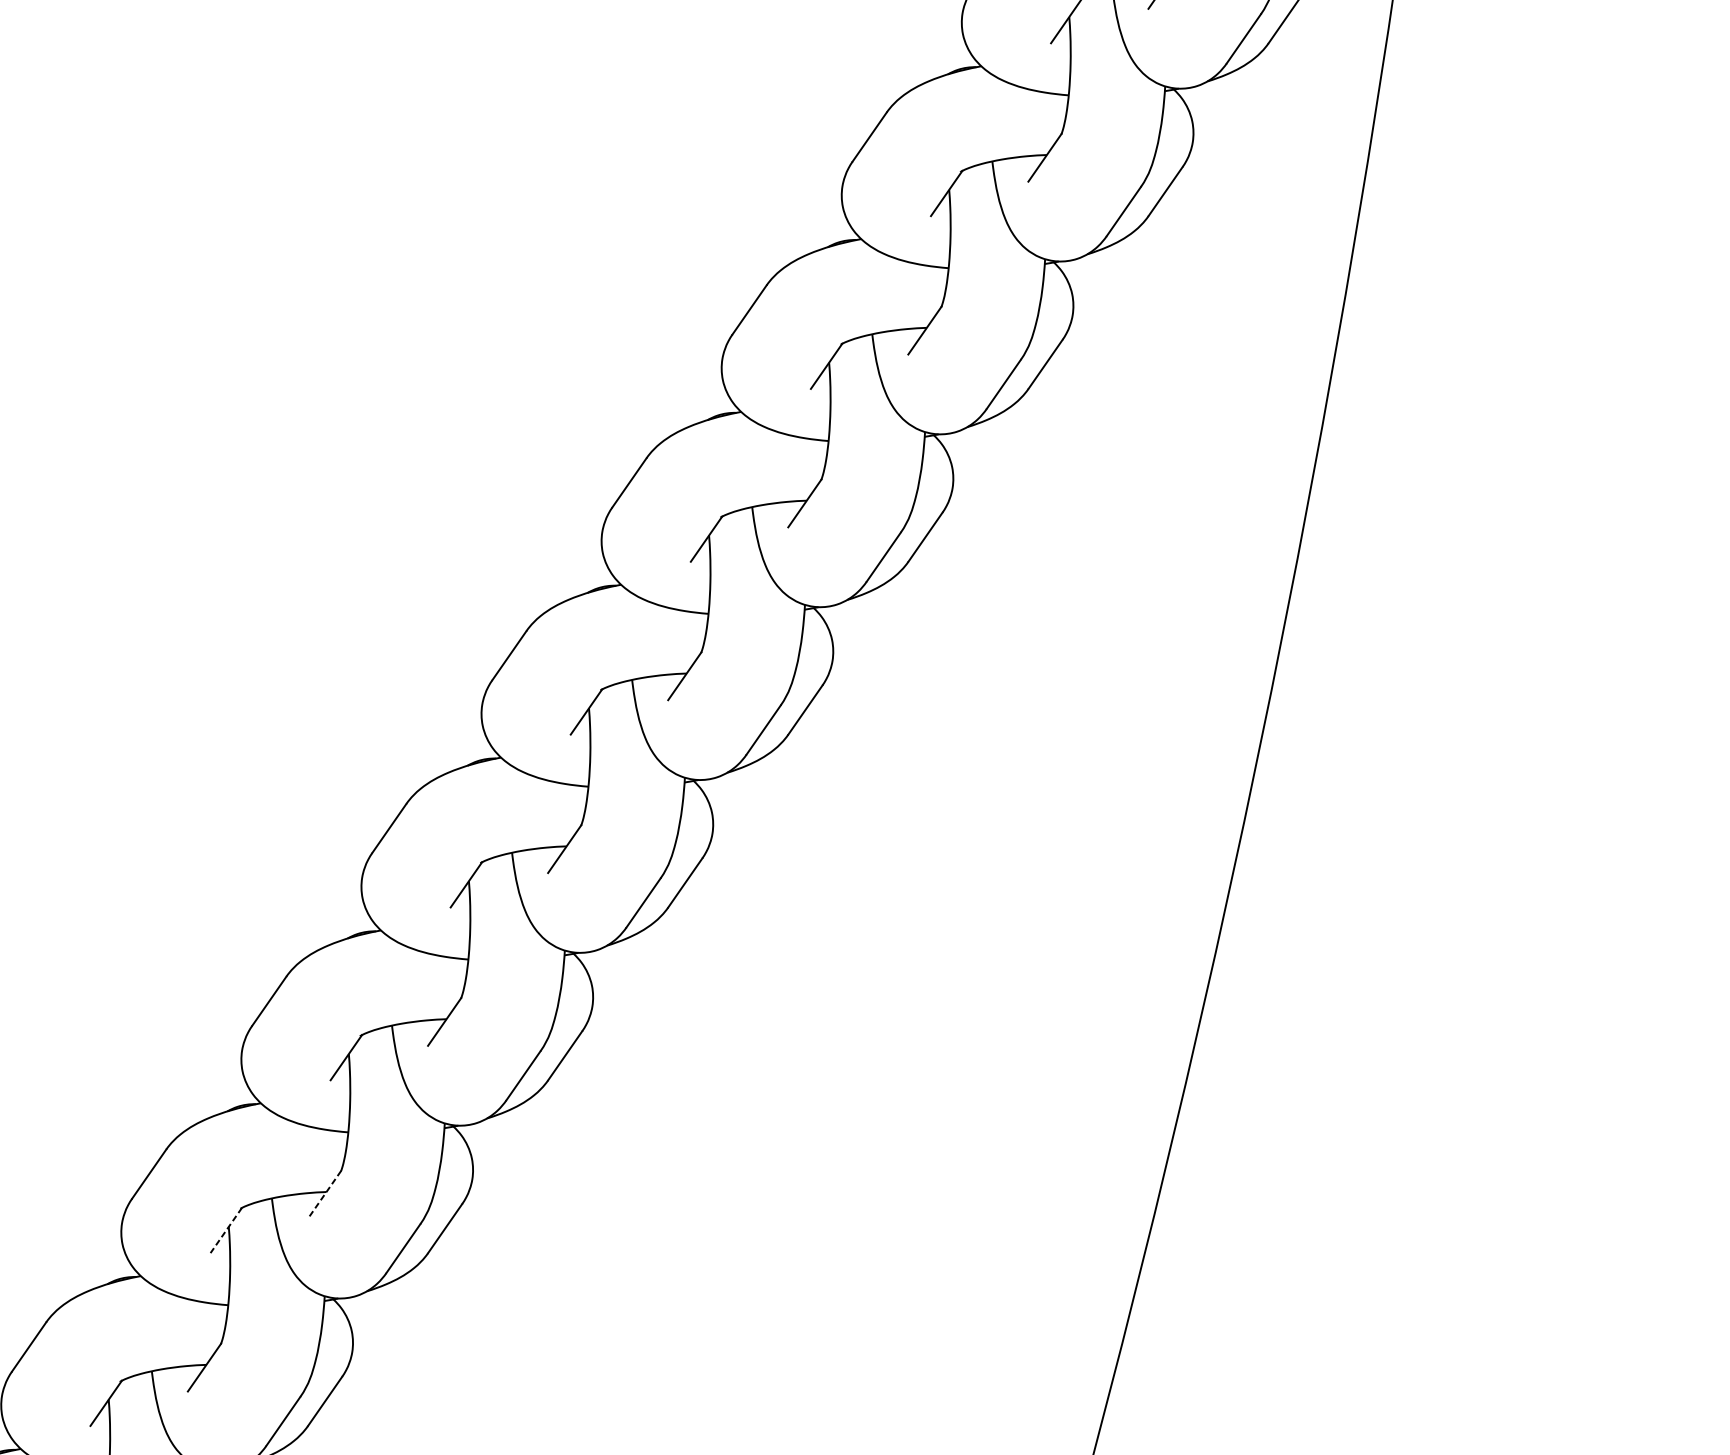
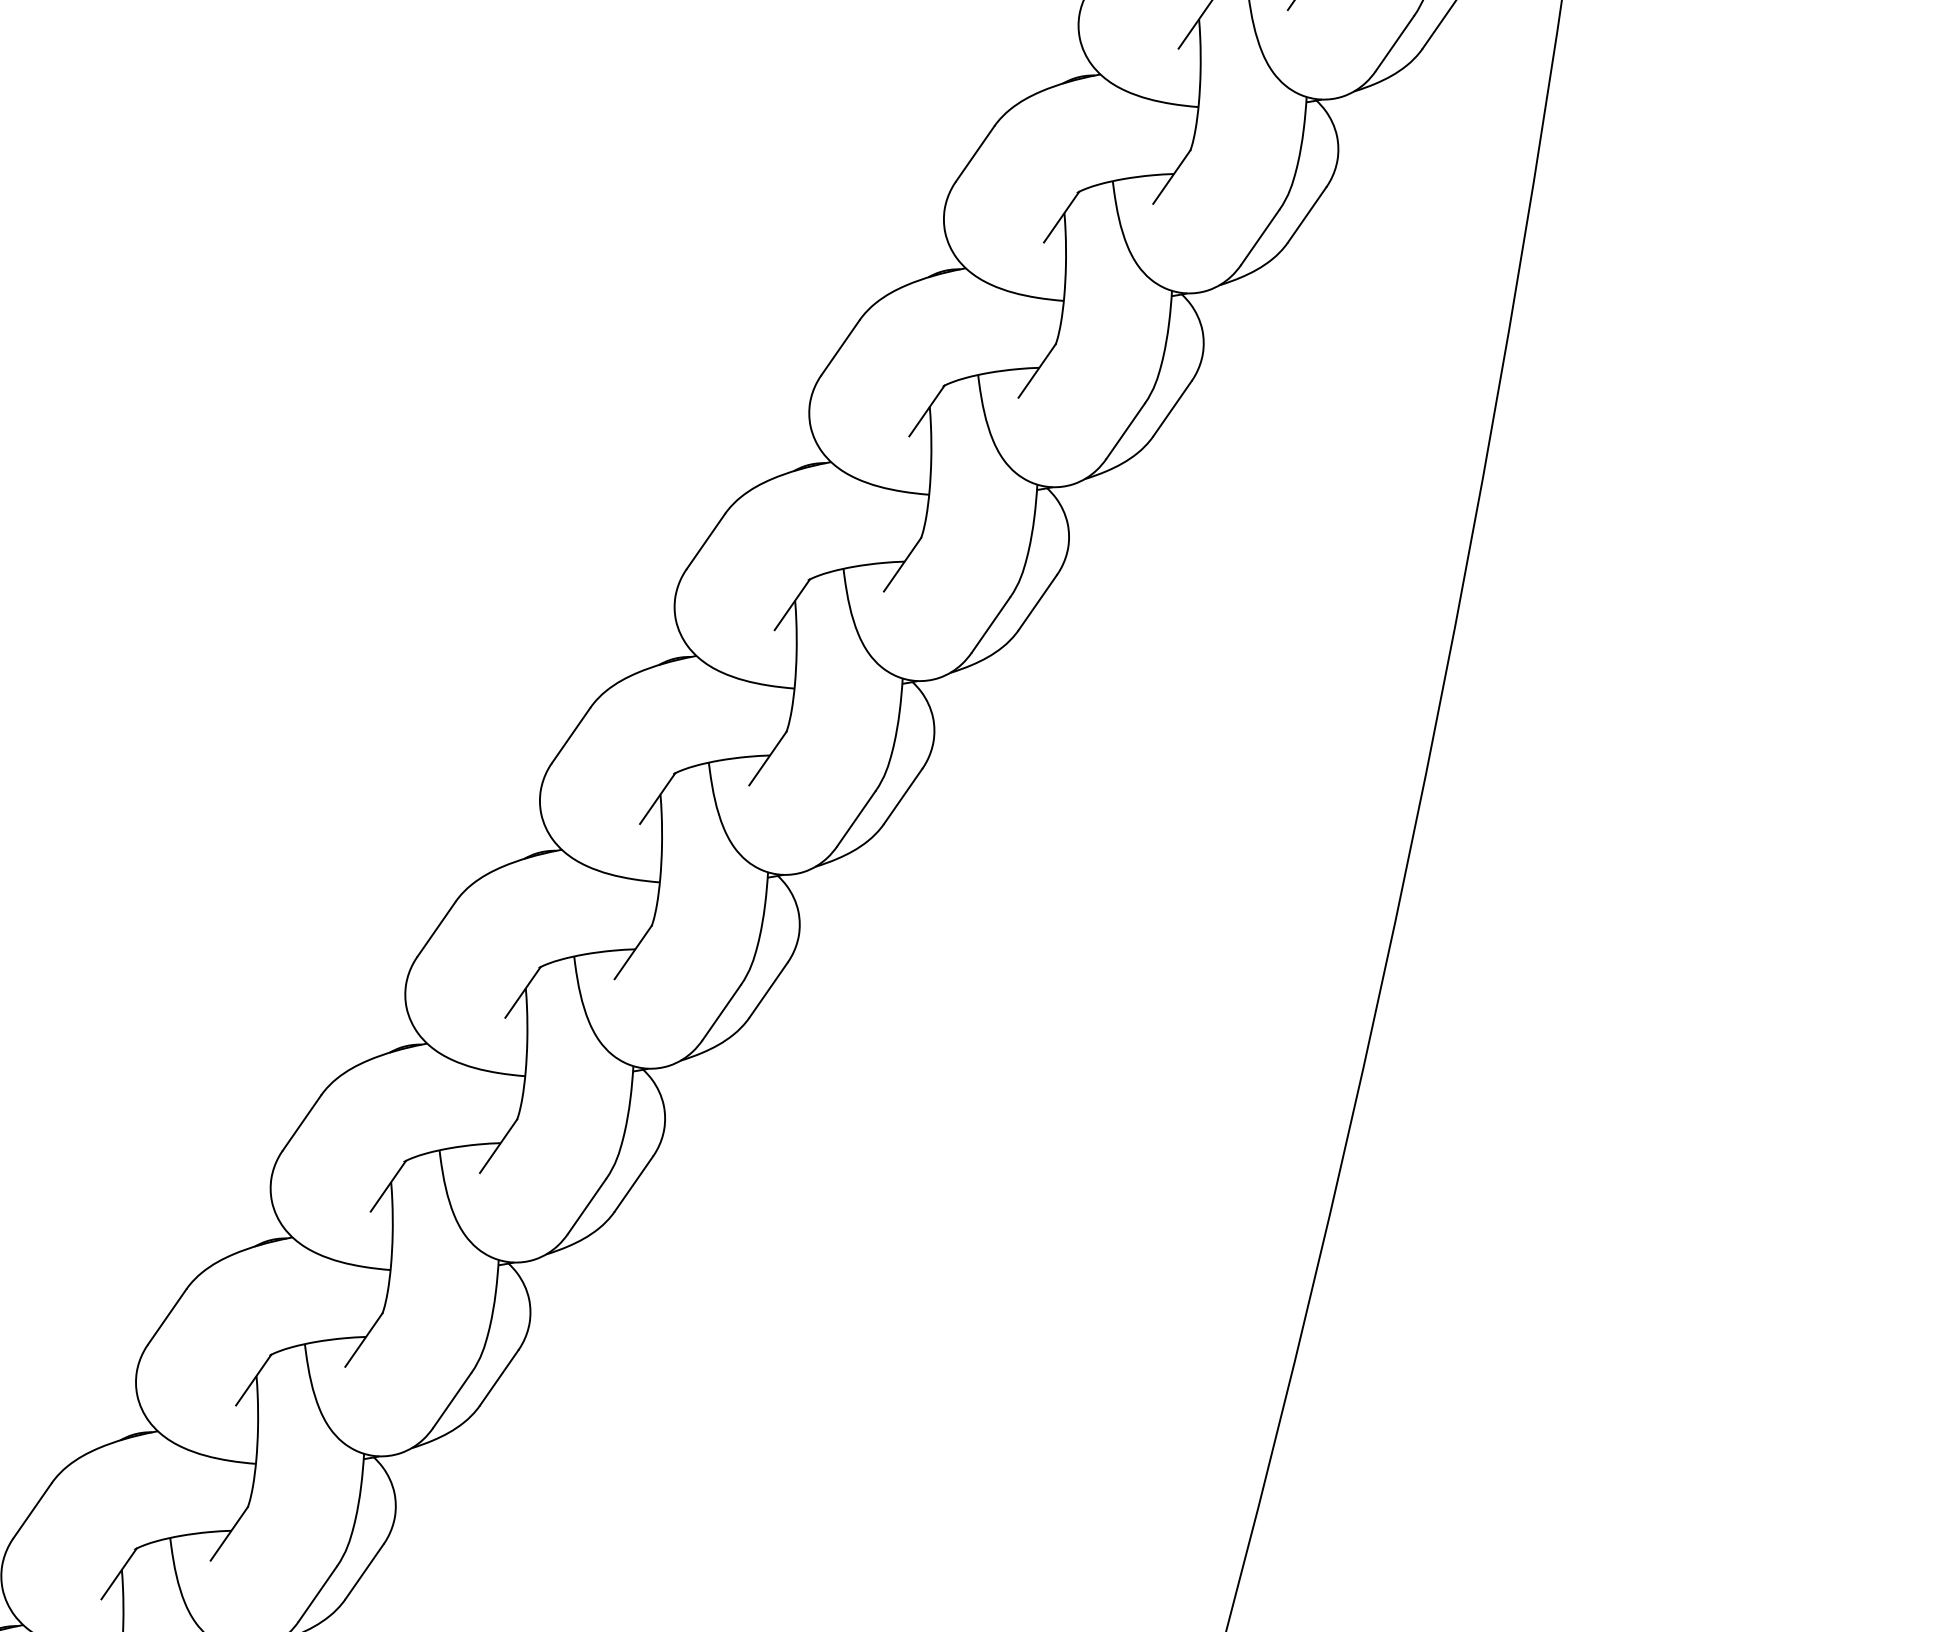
line: (324, 1195) -> (363, 1340), dashed -> solid
line: (226, 1230) -> (253, 1380), dashed -> solid

